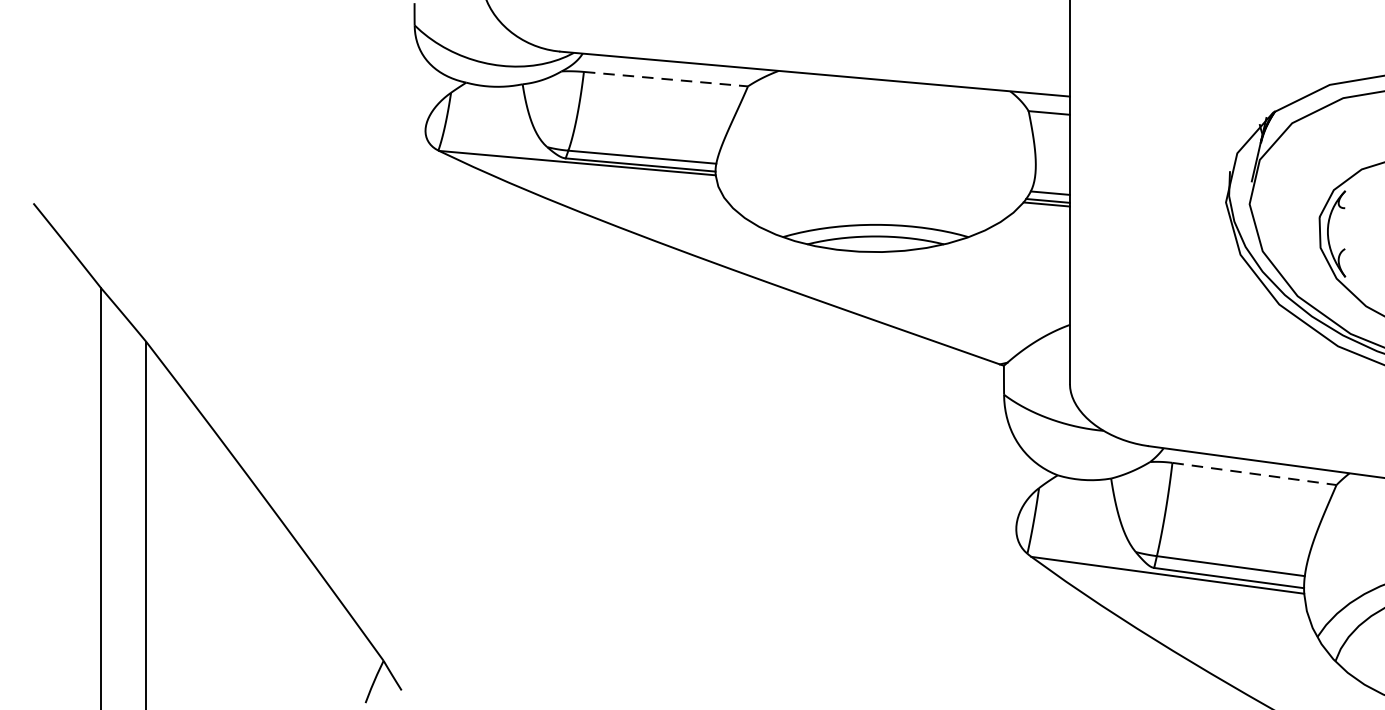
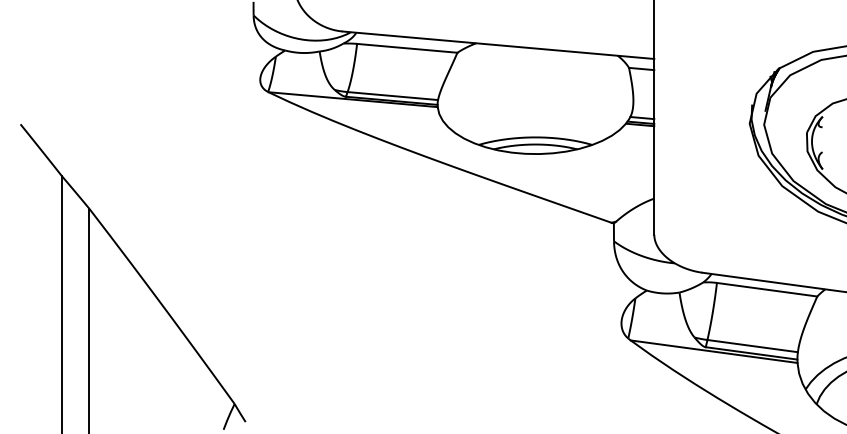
line: (666, 79) -> (407, 48), dashed -> solid
line: (1255, 473) -> (767, 289), dashed -> solid

